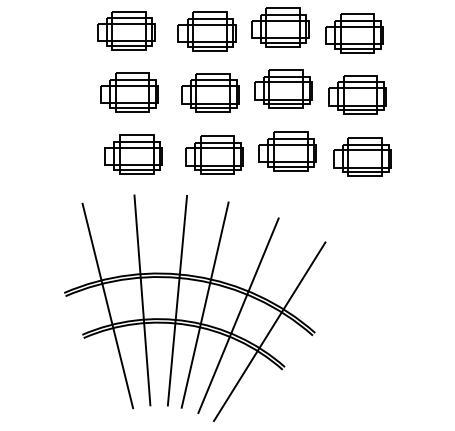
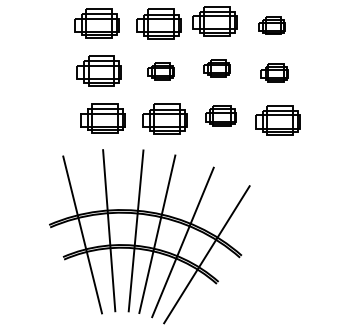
part: (353, 33) -> (271, 25), size x0.6
part: (282, 89) -> (216, 68), size x0.6
part: (209, 93) -> (160, 71), size x0.6
part: (357, 94) -> (274, 72), size x0.6
part: (287, 150) -> (220, 115), size x0.7

